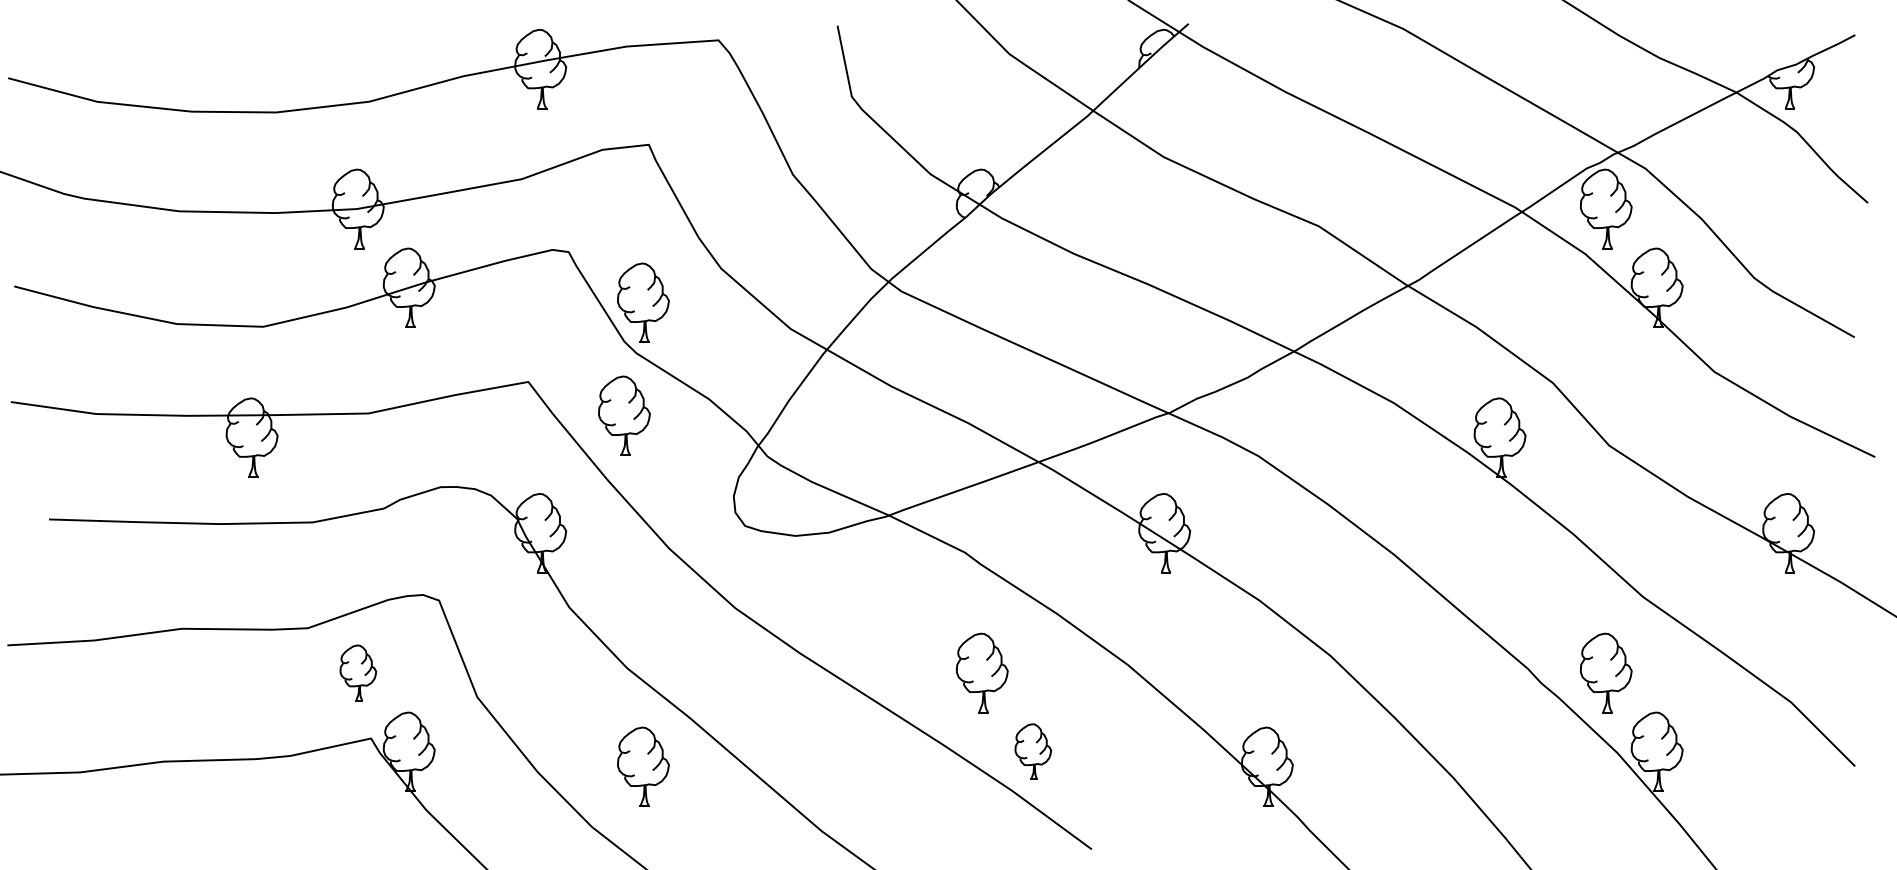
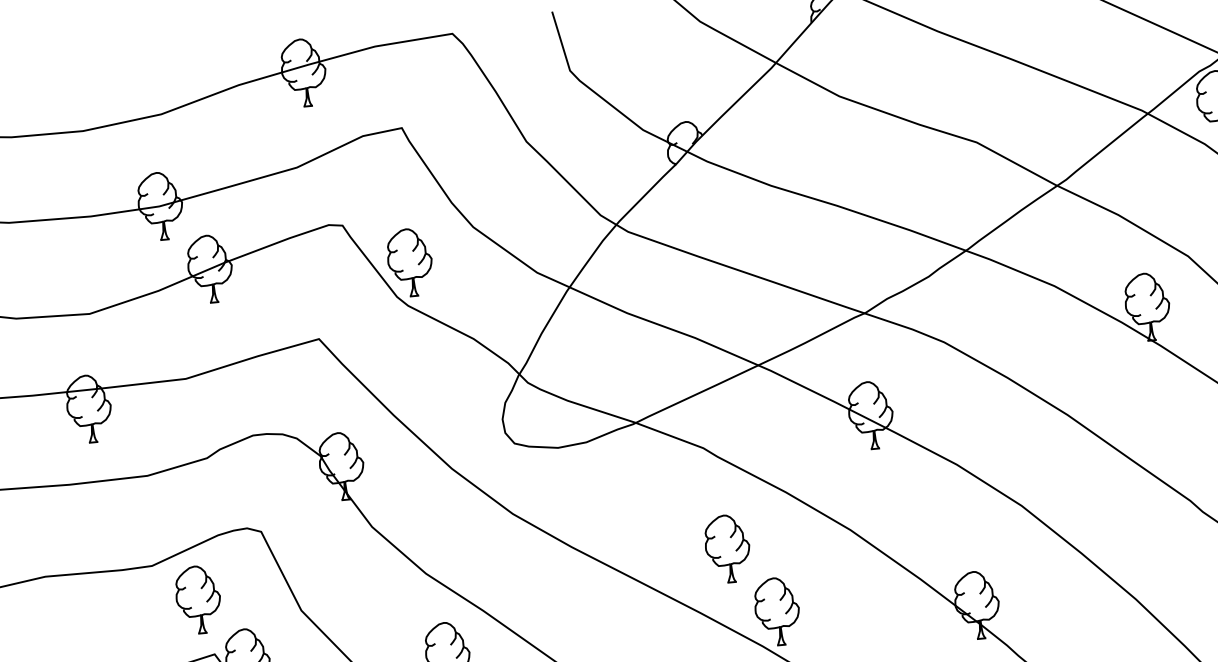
part: (624, 415) -> (403, 359), removed
part: (358, 672) -> (198, 599), size x1.43
part: (1033, 751) -> (777, 611), size x1.43

